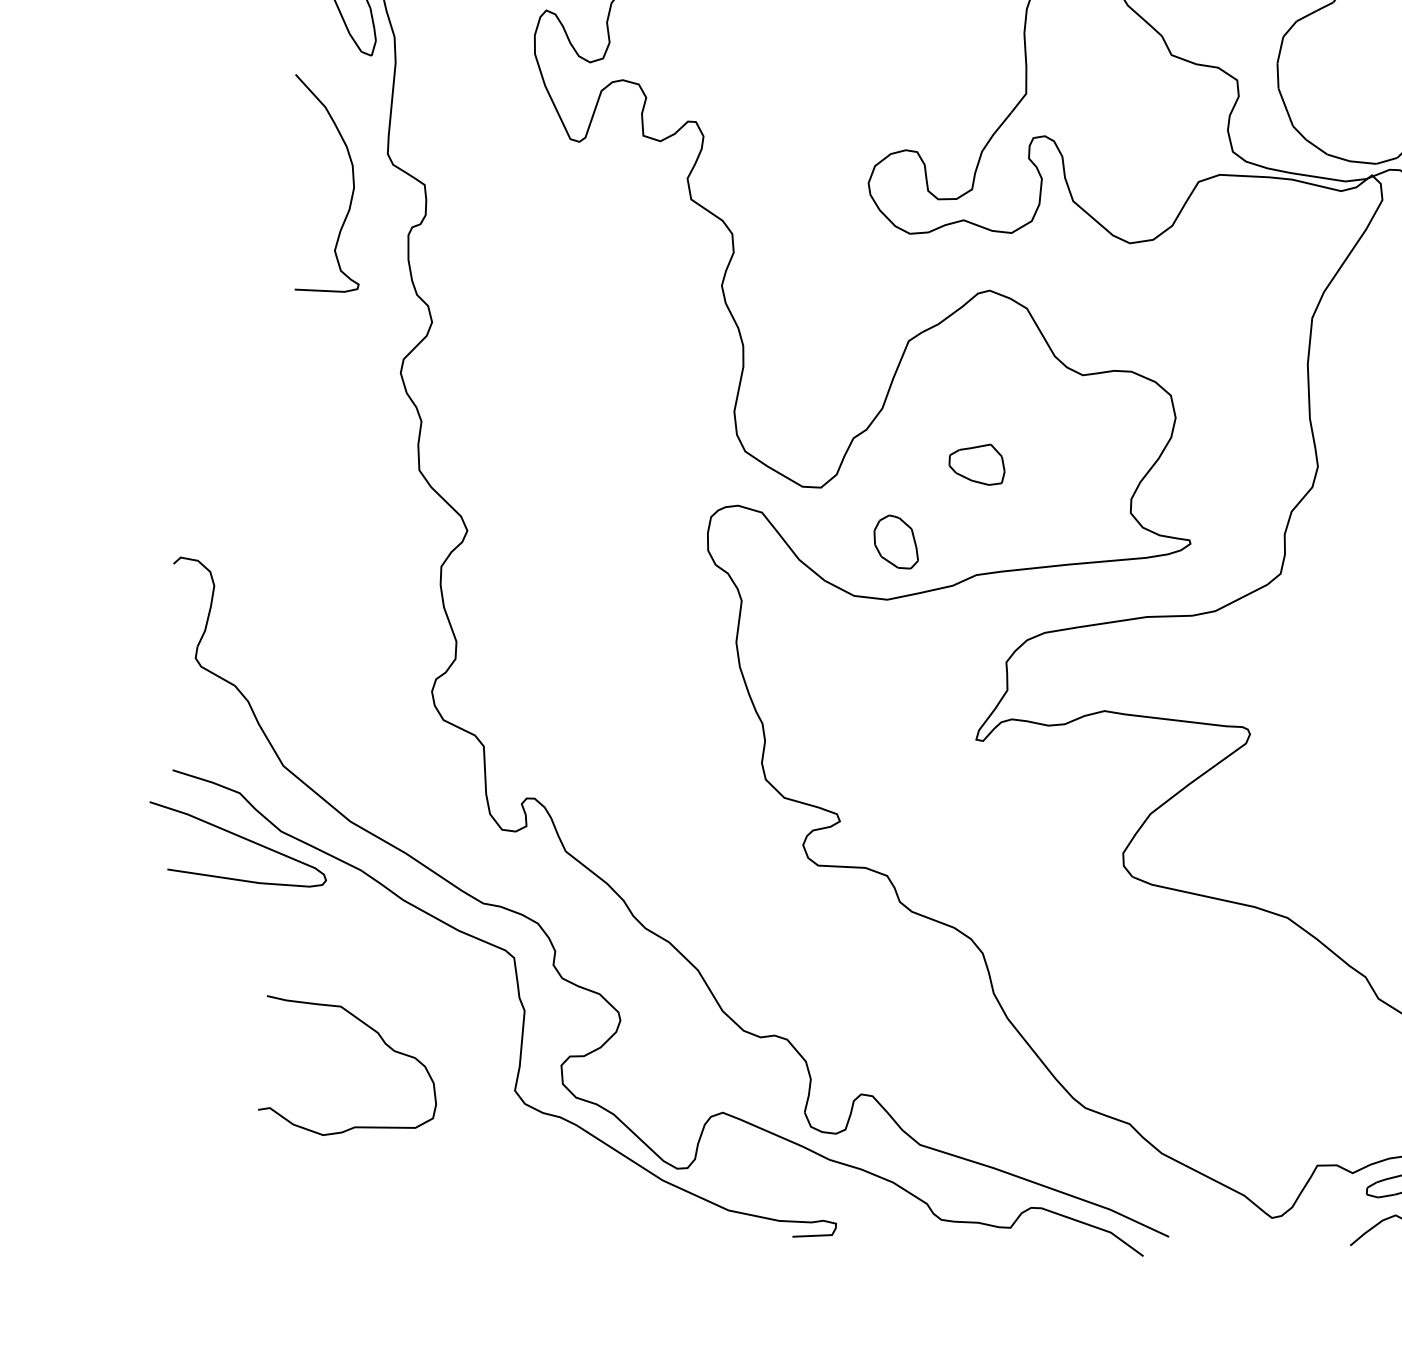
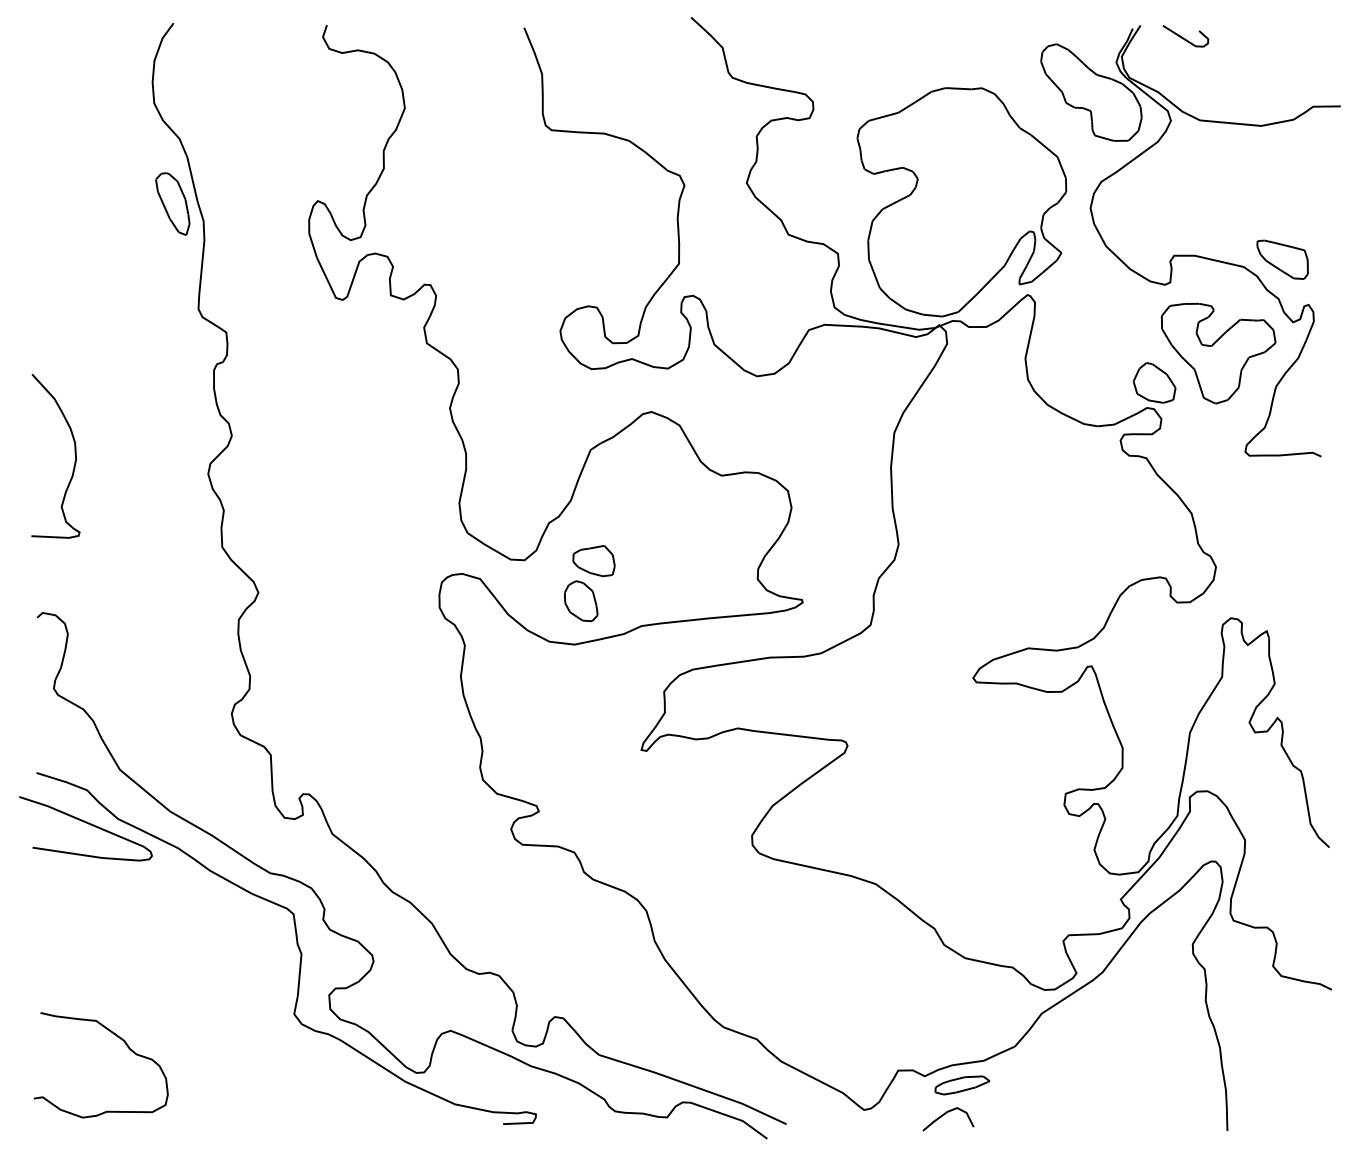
curve: (351, 181) -> (74, 454), moved
part: (976, 465) -> (593, 561), moved
curve: (382, 1041) -> (127, 1047), moved

